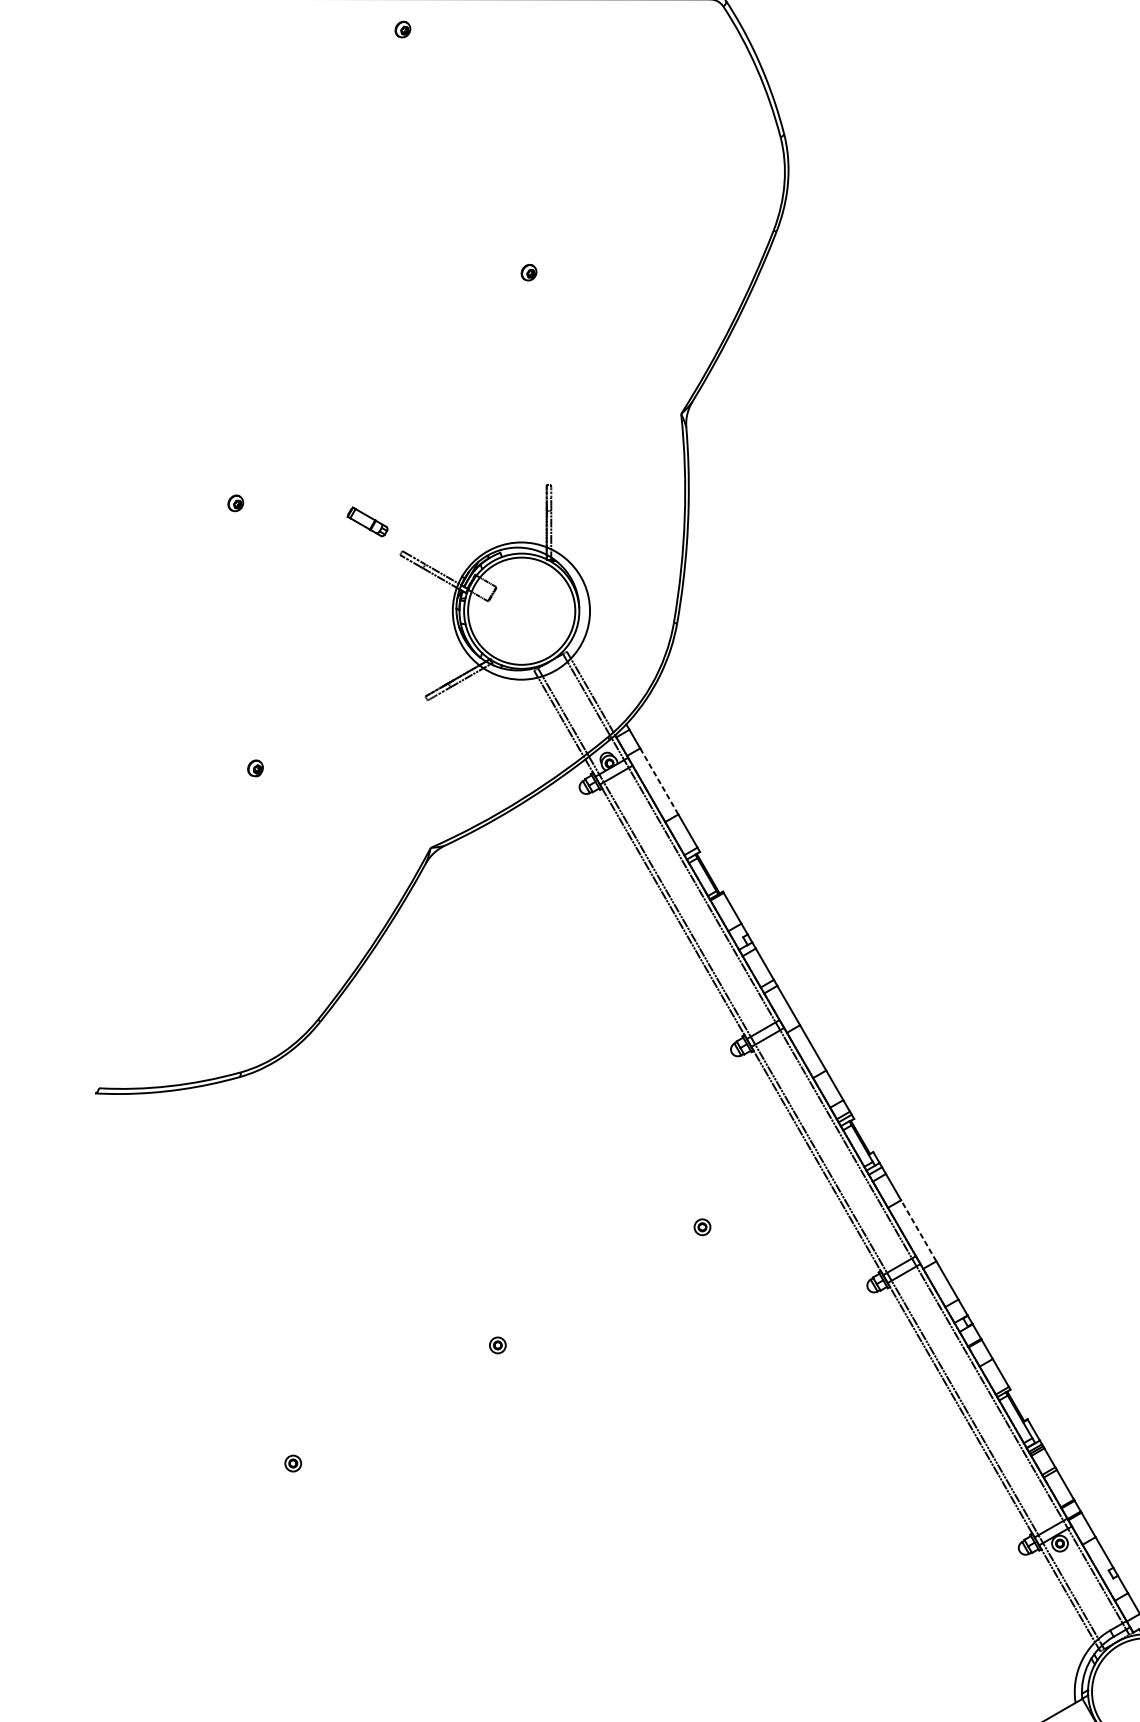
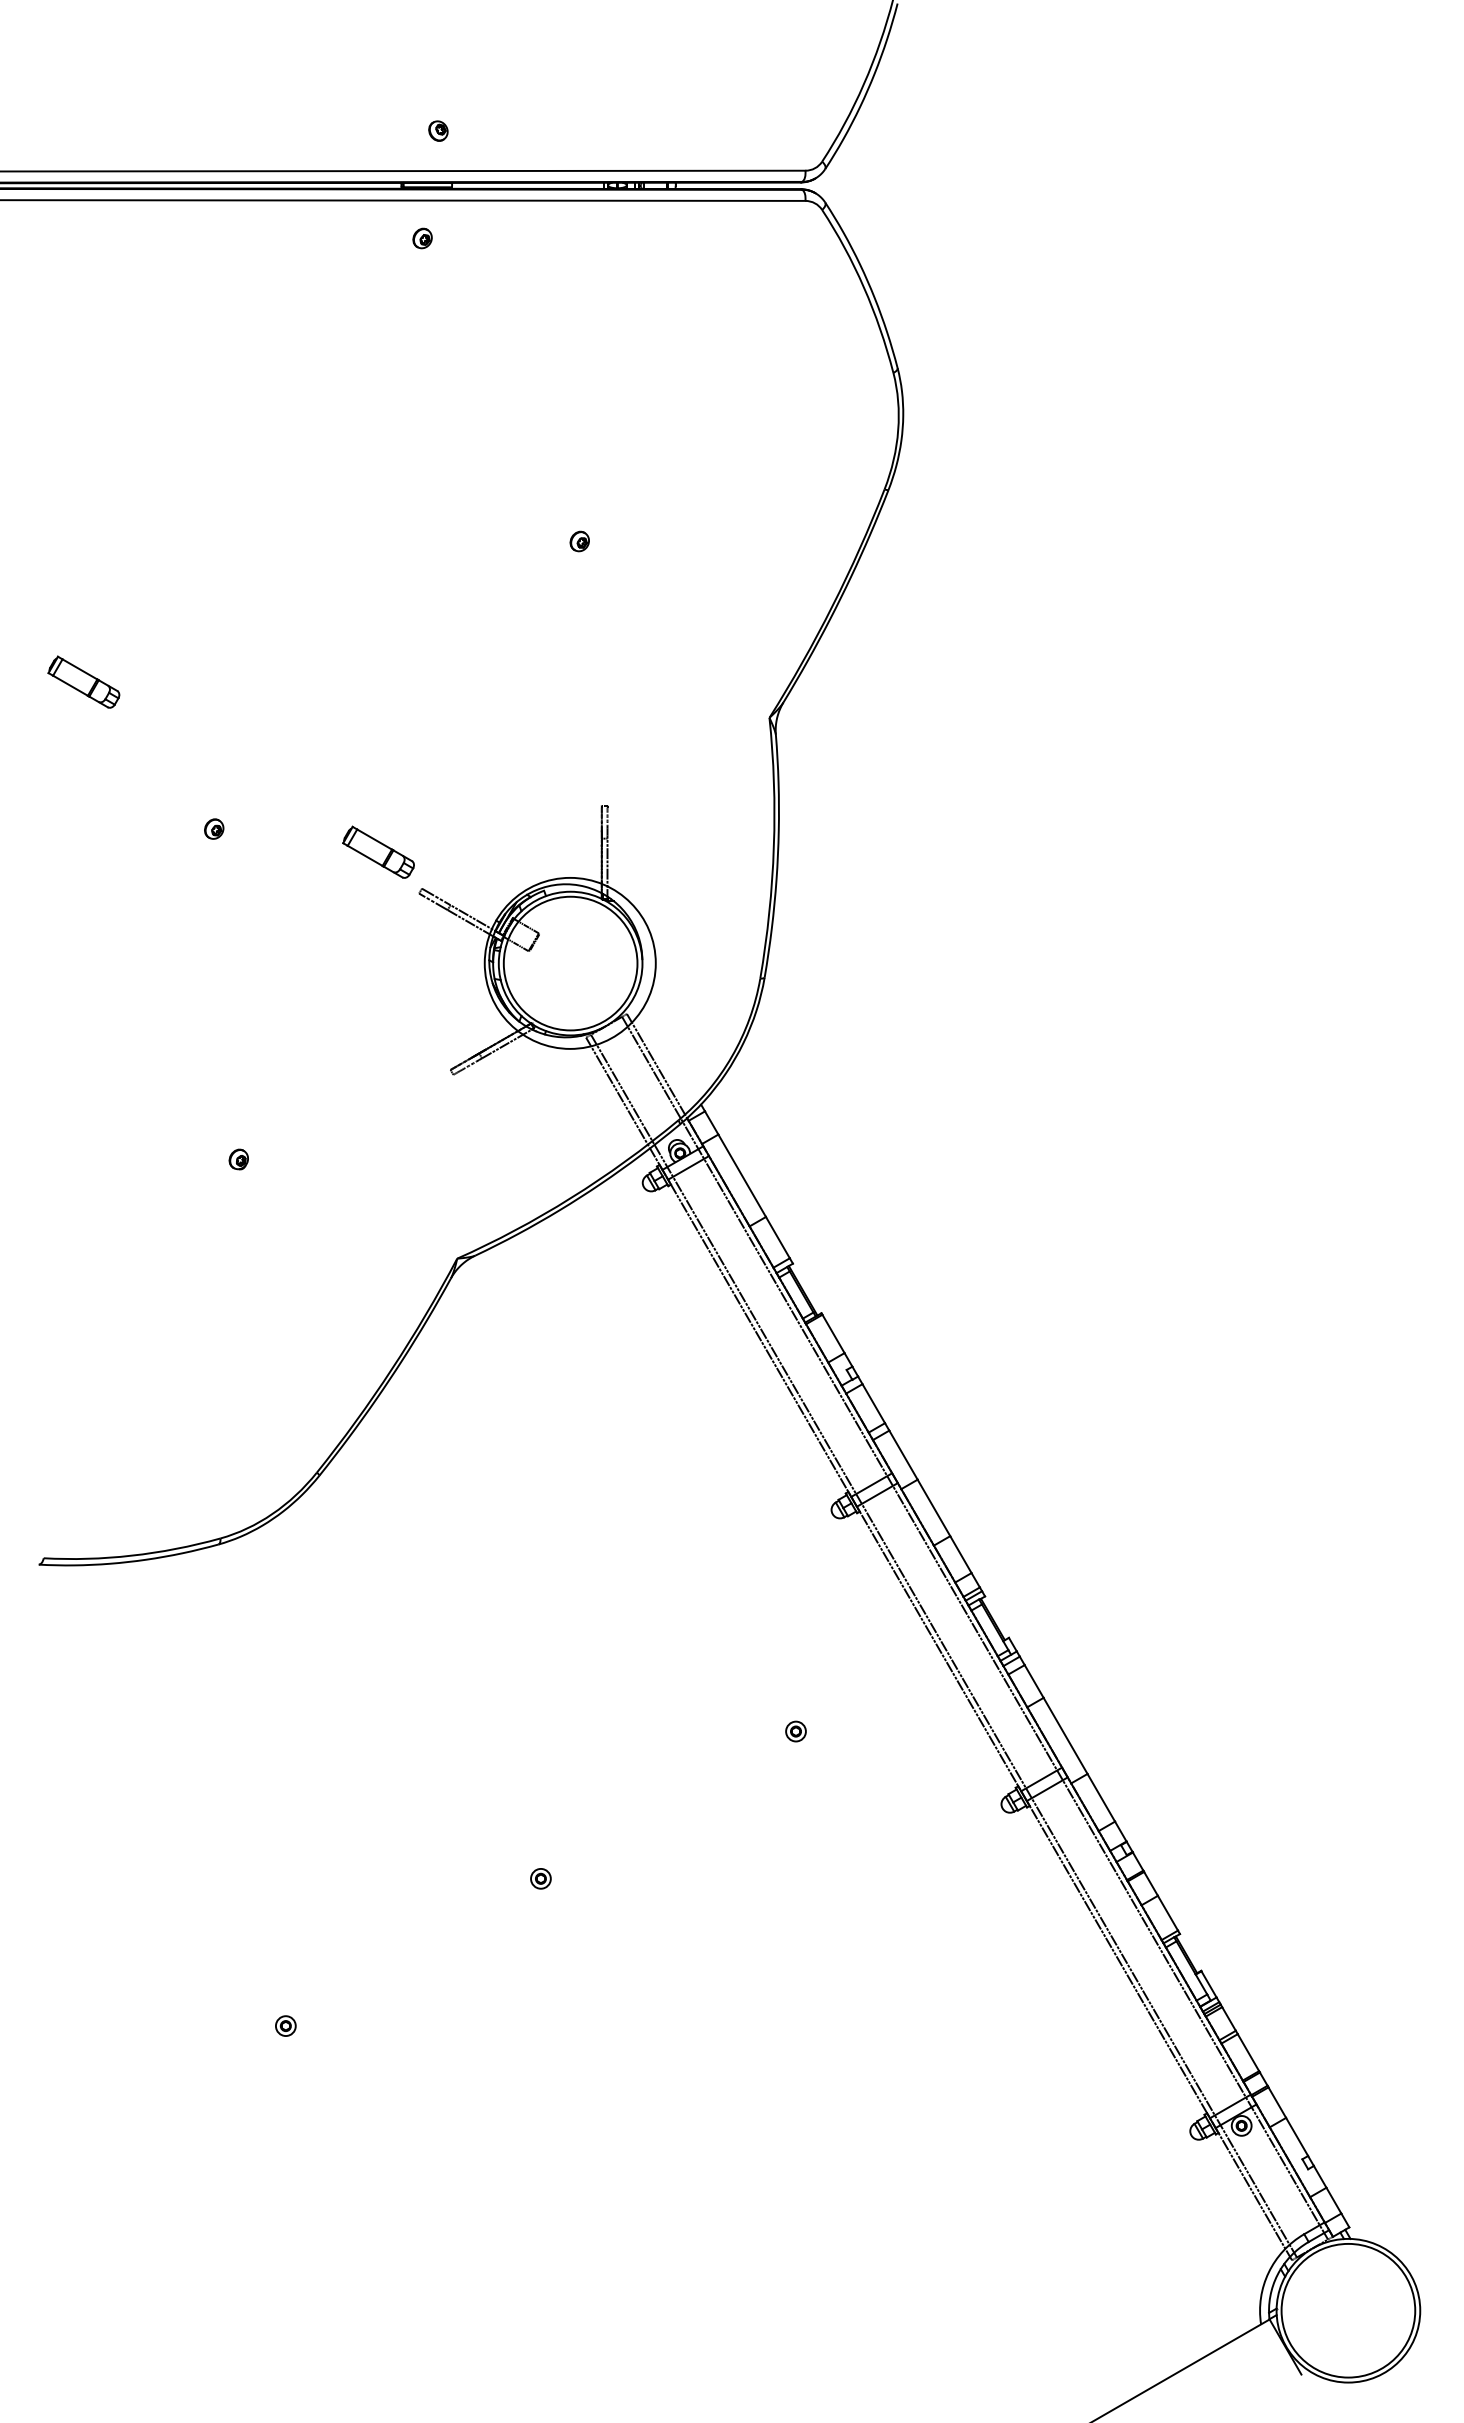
part: (130, 384) -> (83, 681), added
part: (367, 521) -> (378, 851), size x1.43
line: (659, 781) -> (742, 1175), dashed -> solid
line: (918, 1230) -> (1065, 1735), dashed -> solid

